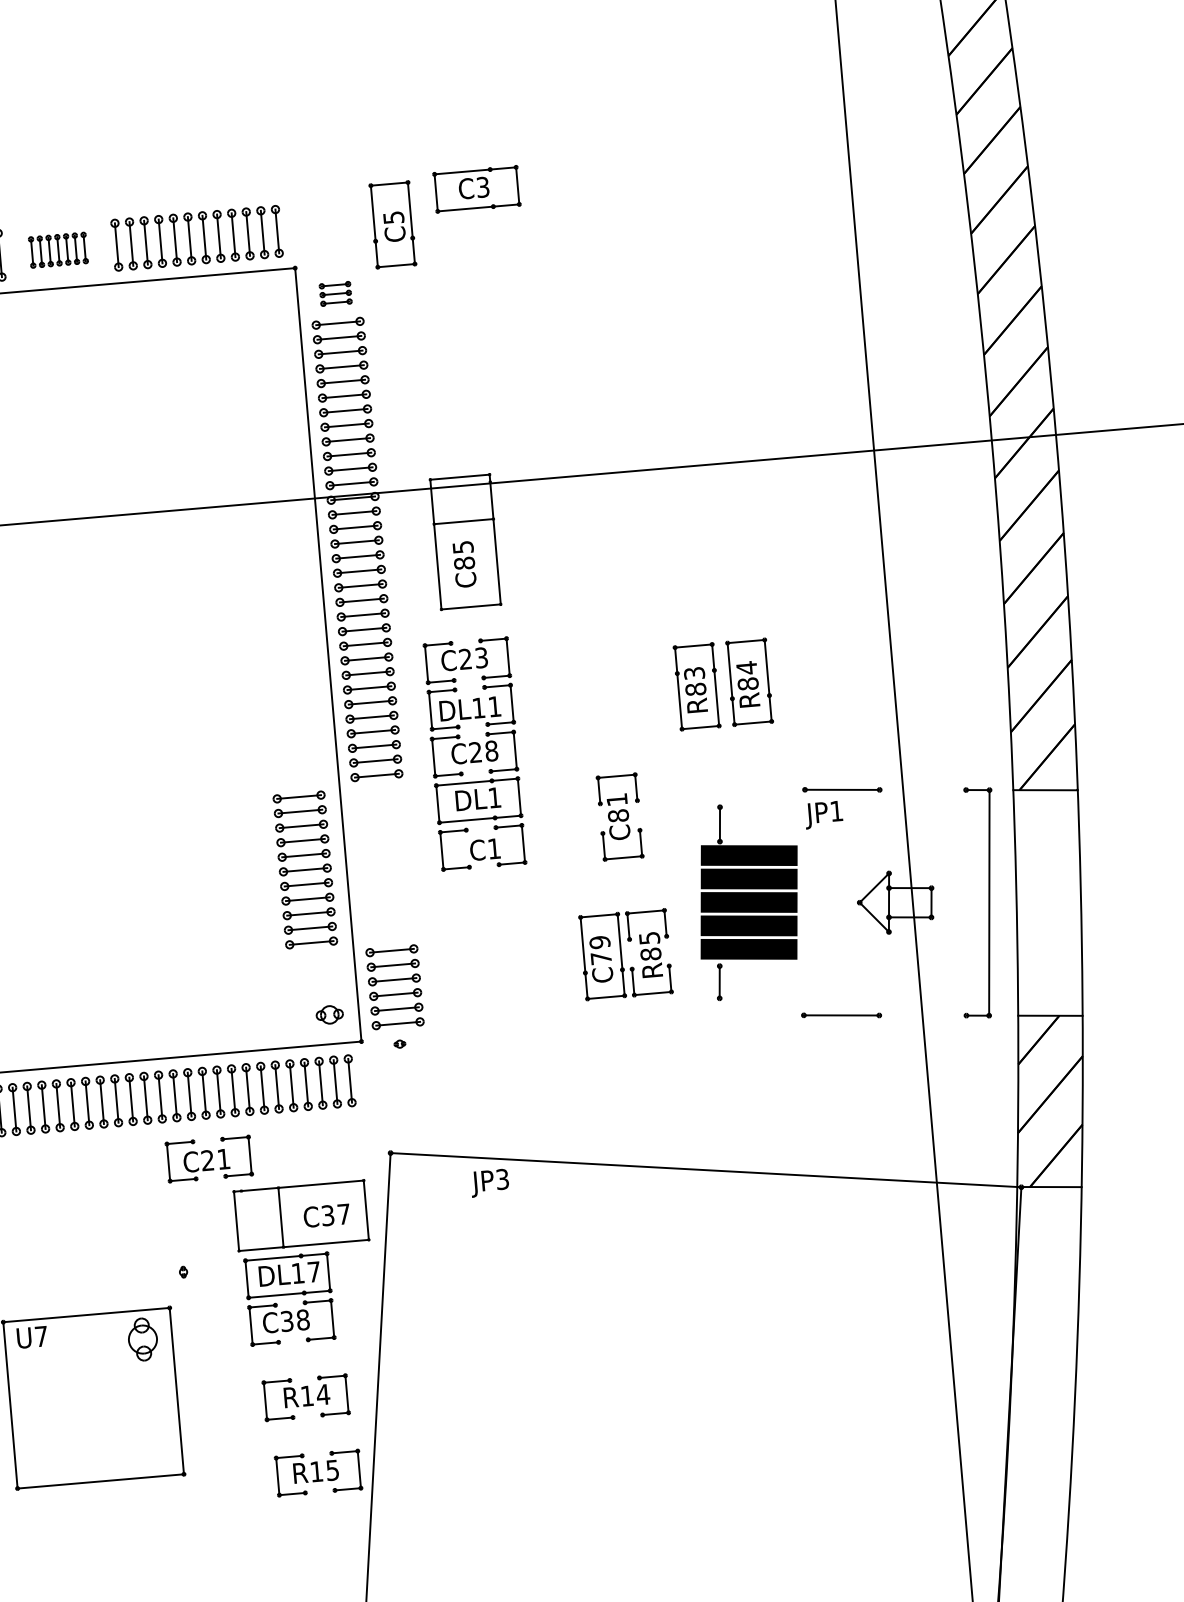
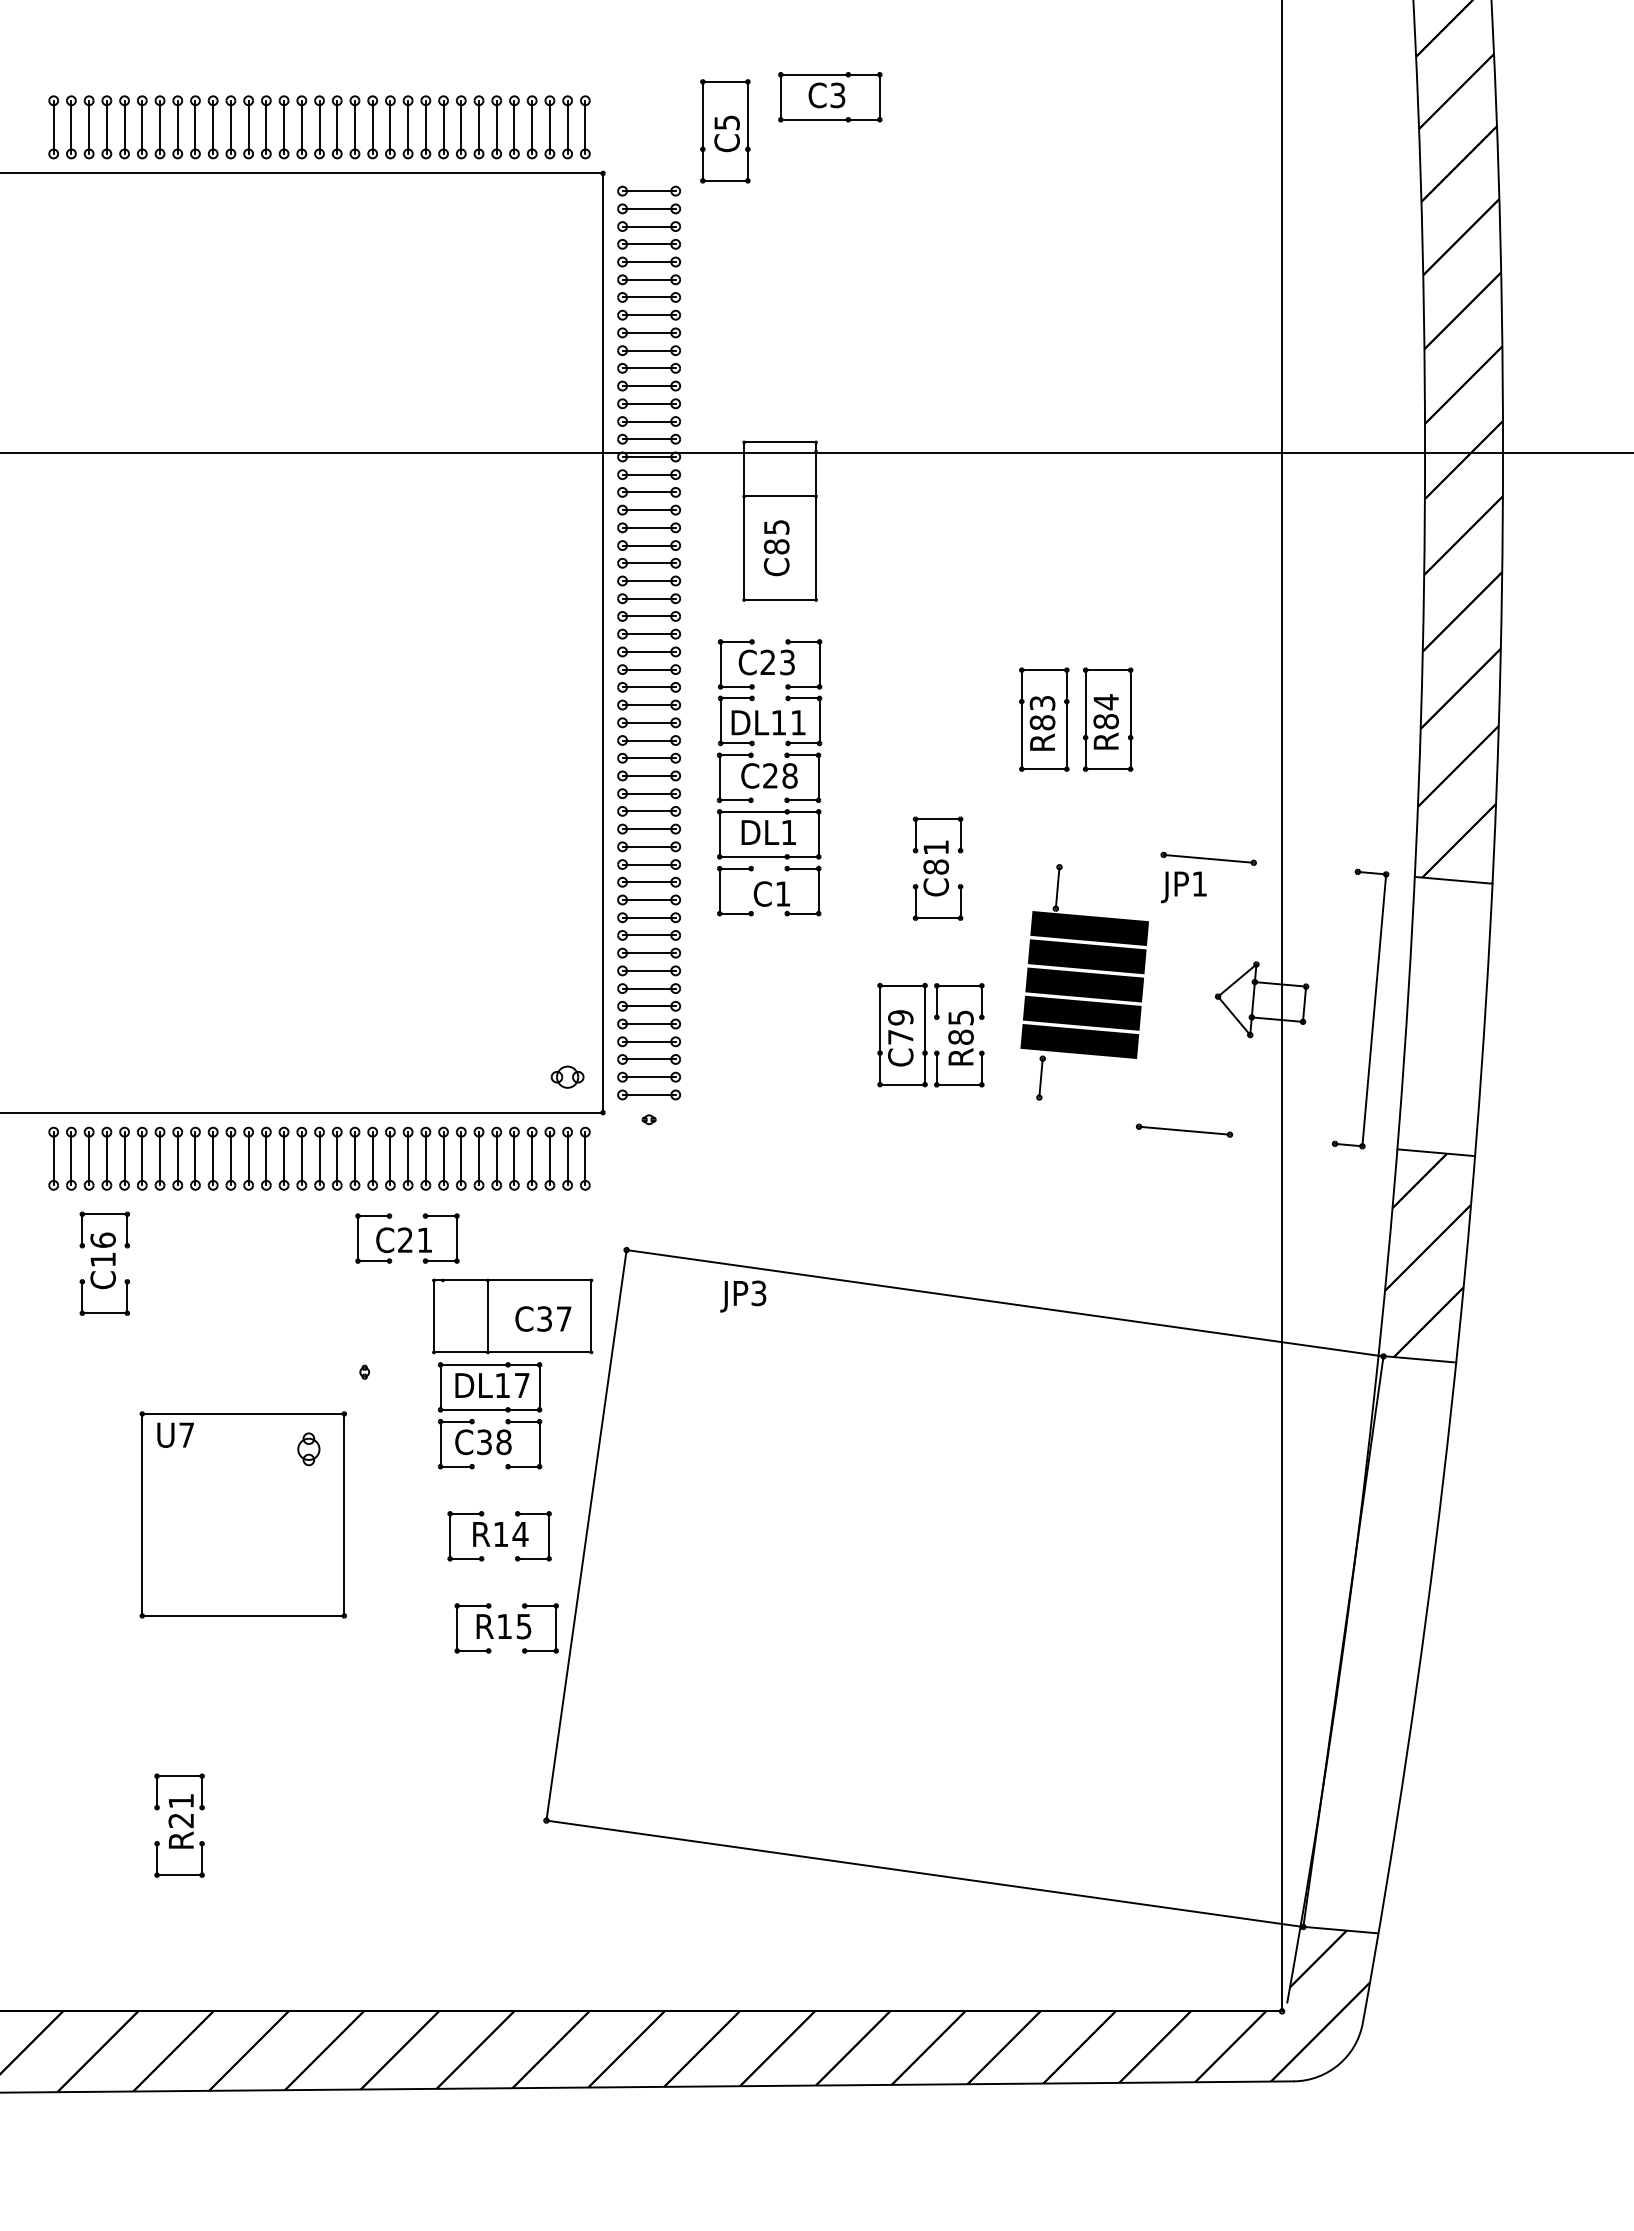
part: (58, 250) -> (319, 127), size x1.67
part: (335, 293) -> (649, 208), size x1.67
part: (305, 869) -> (649, 899), moved
part: (142, 1339) -> (308, 1449), size x0.62

